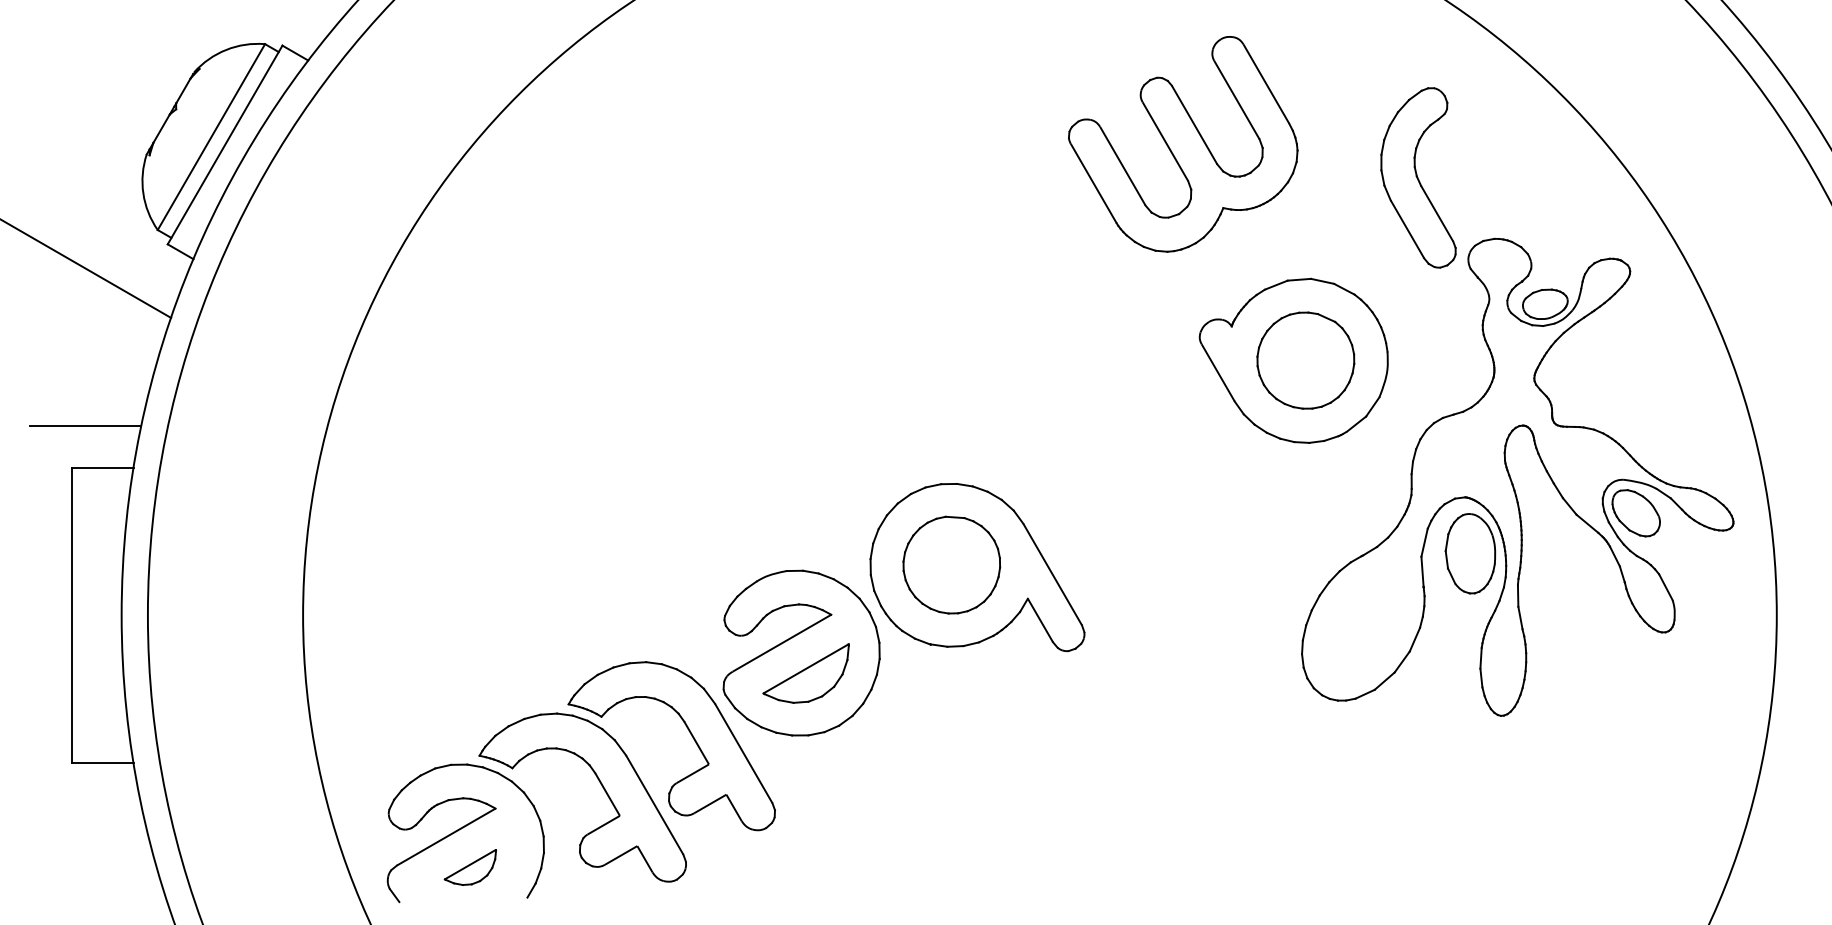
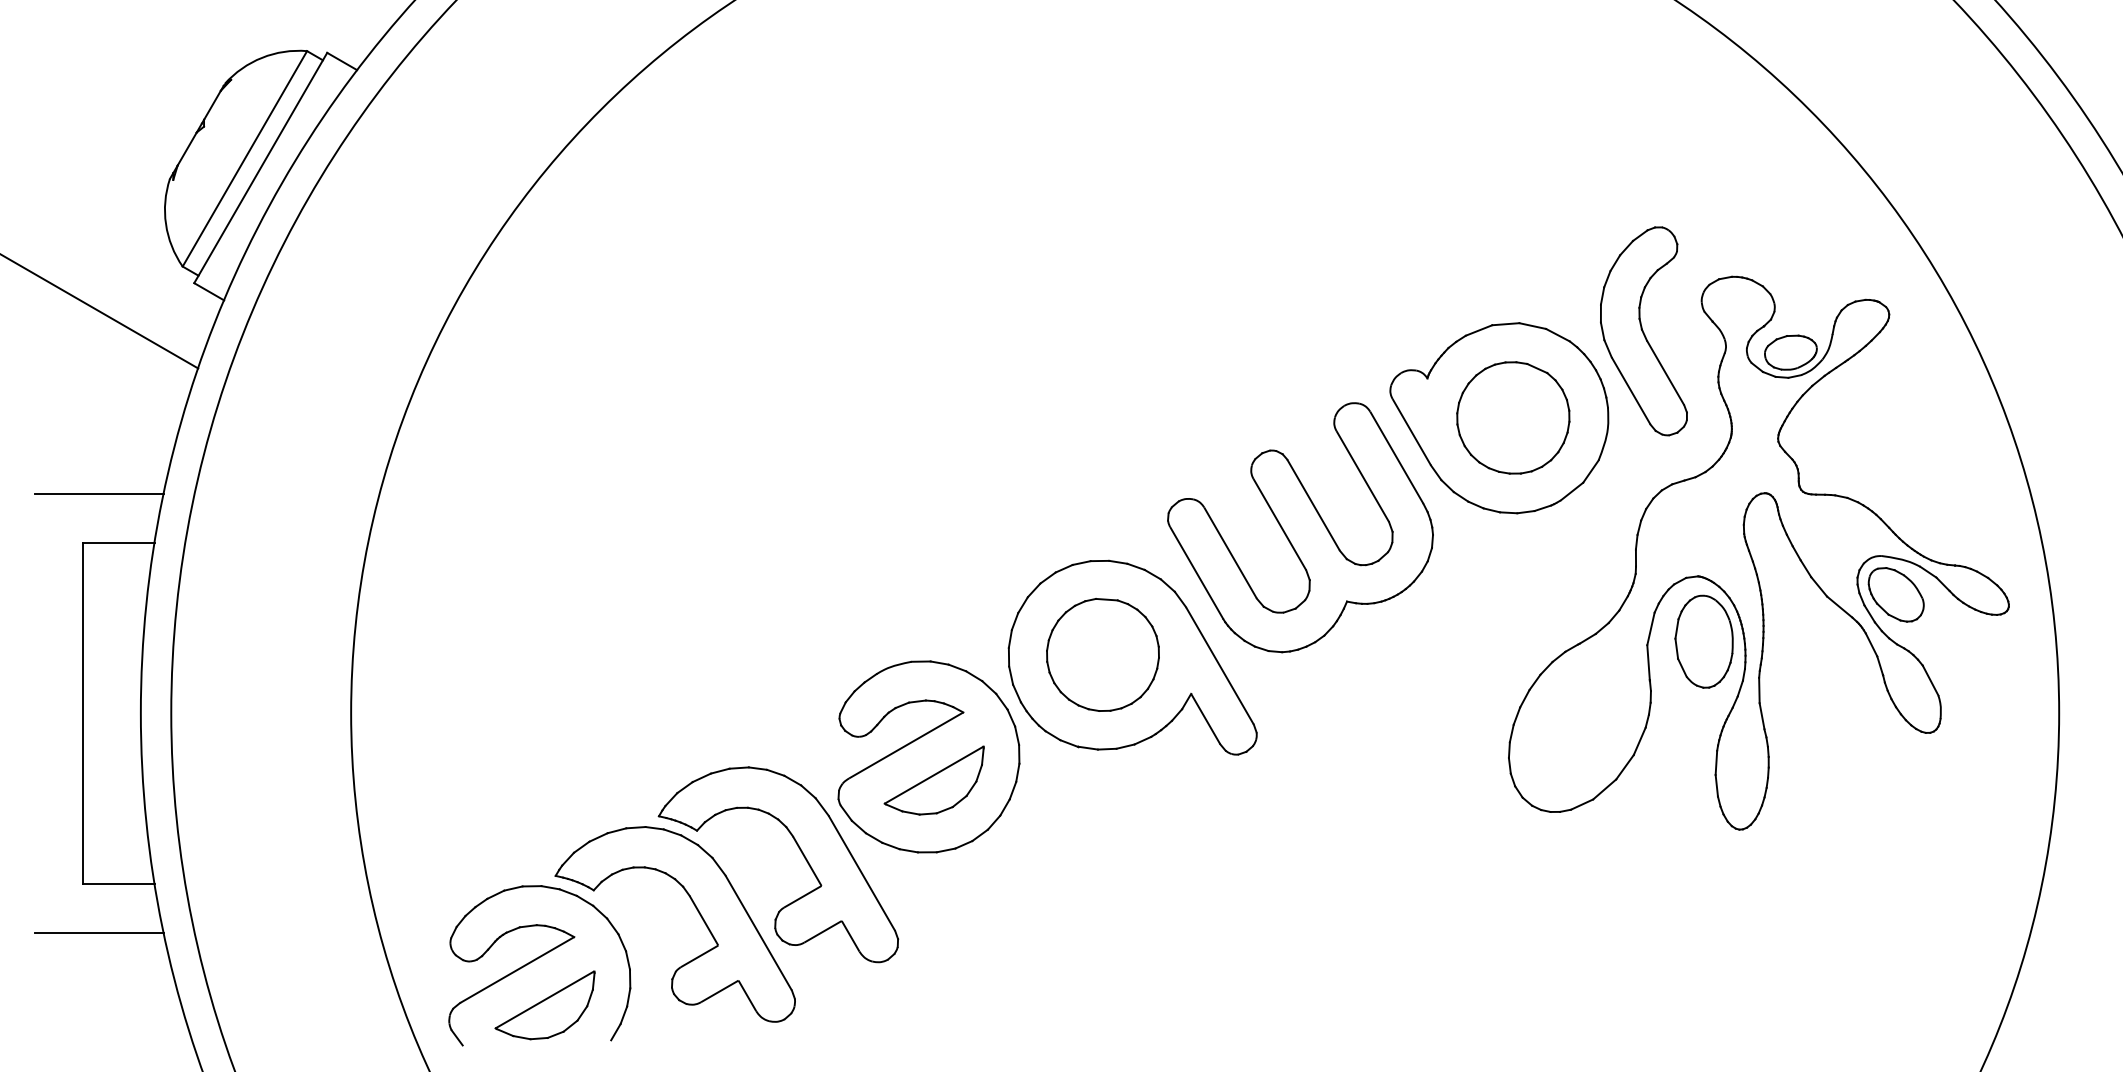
part: (1183, 144) -> (1300, 527), moved
part: (1418, 177) -> (1643, 330), moved
line: (85, 804) -> (98, 932), added
part: (470, 867) -> (545, 1005), size x1.67

